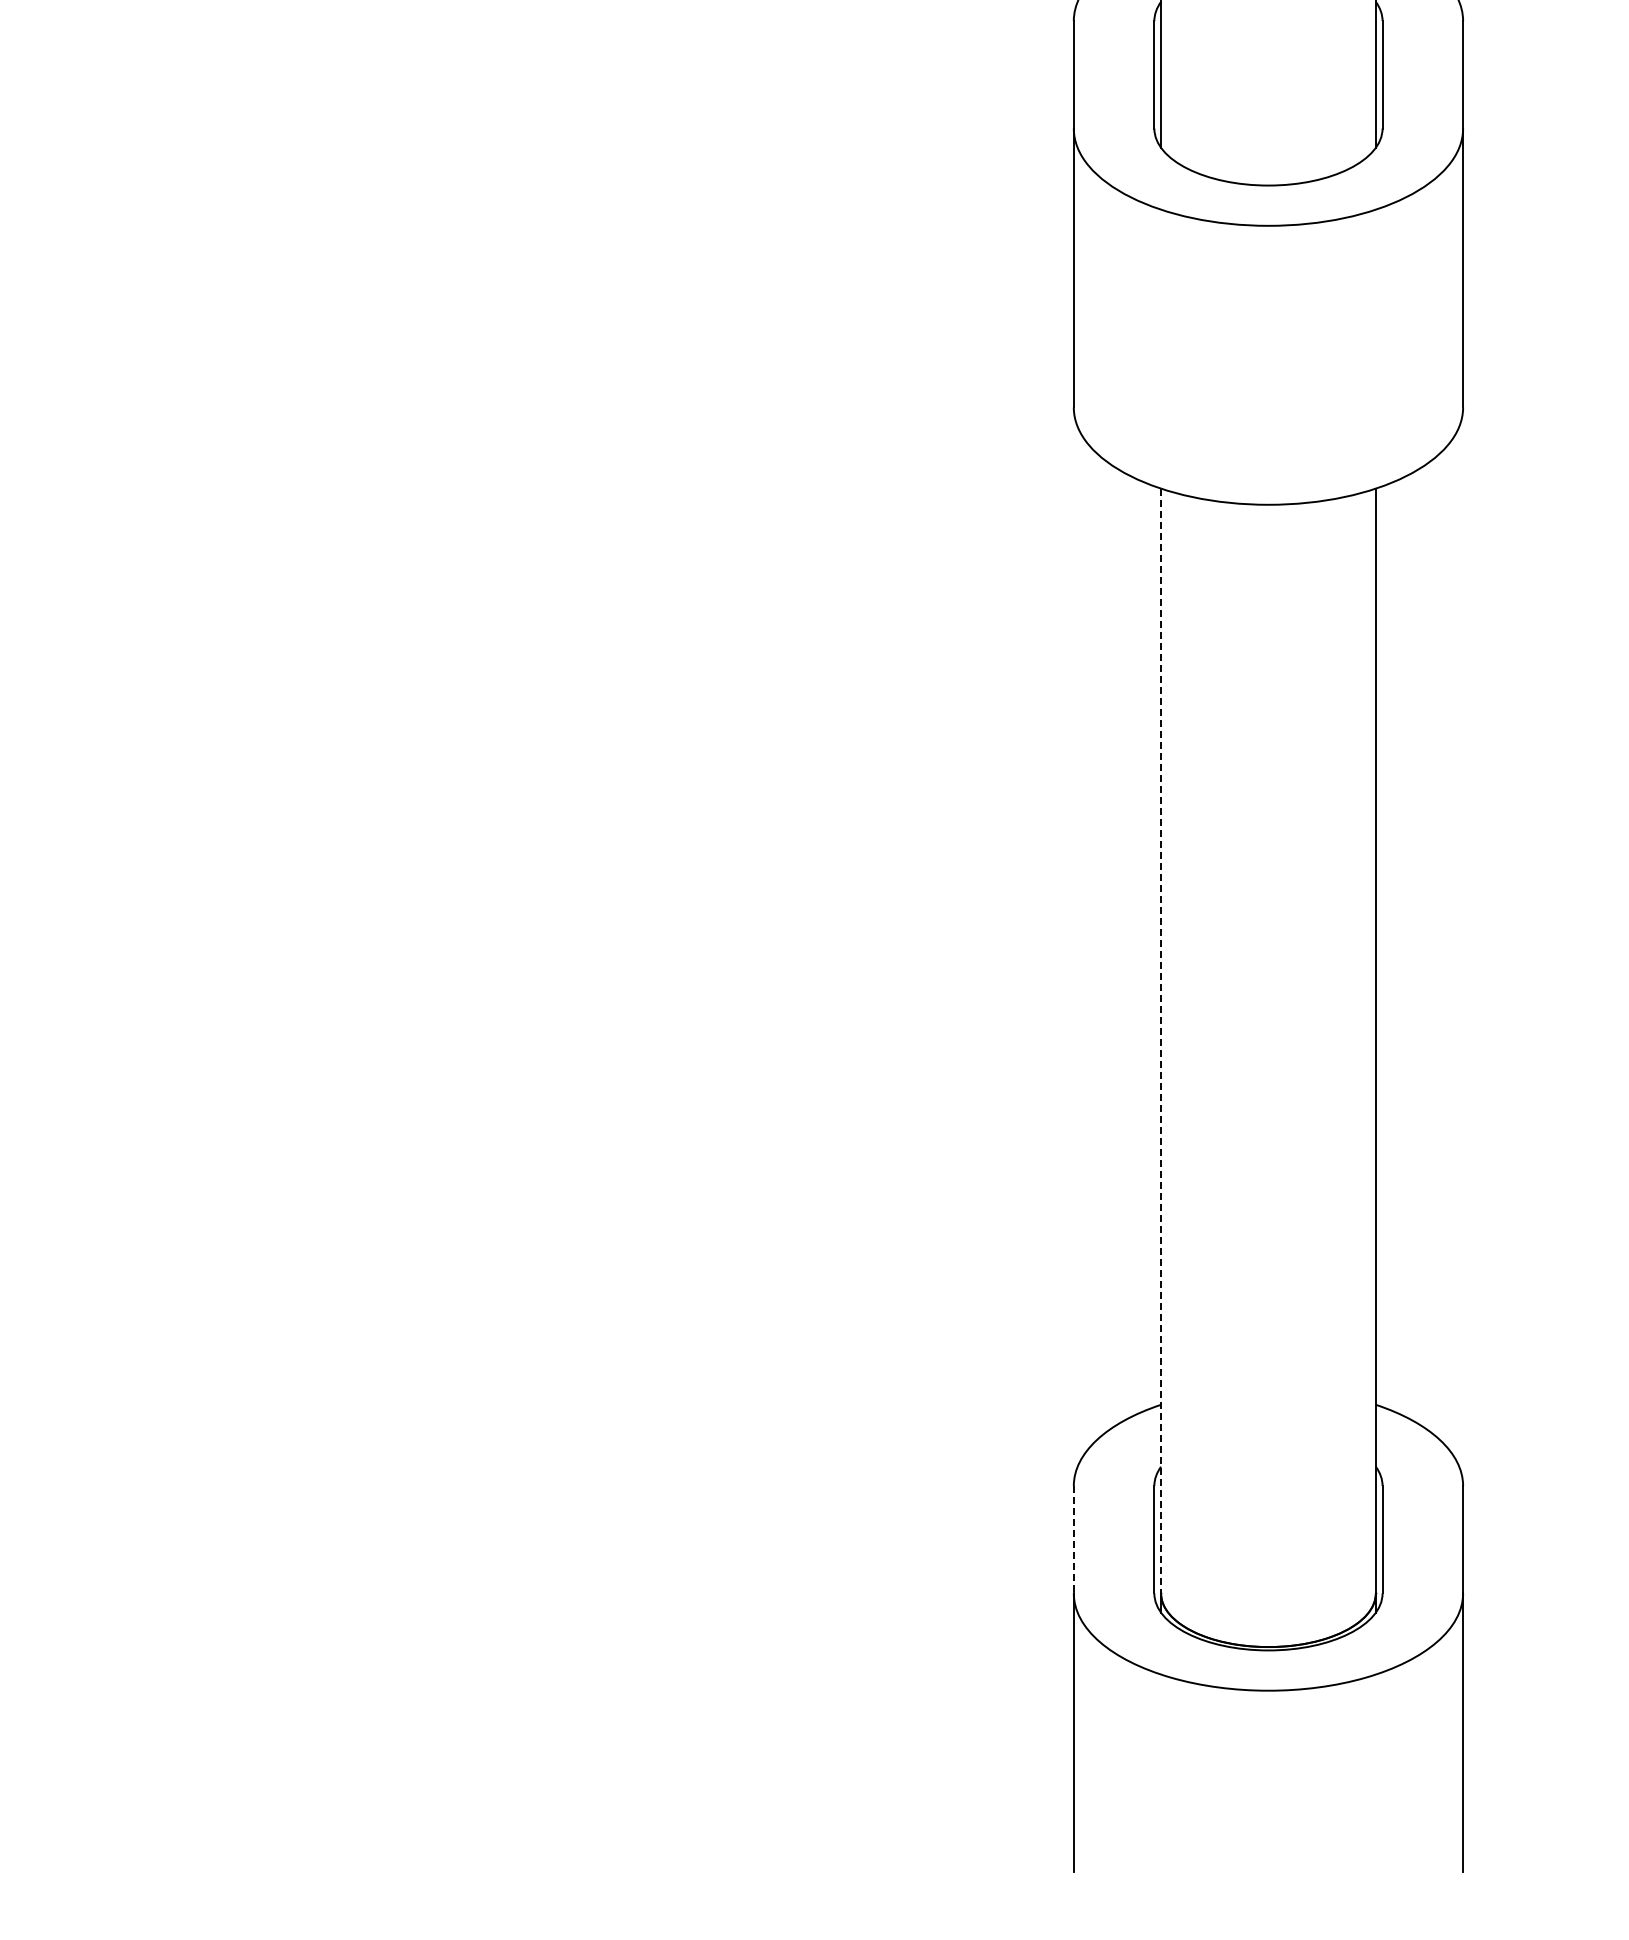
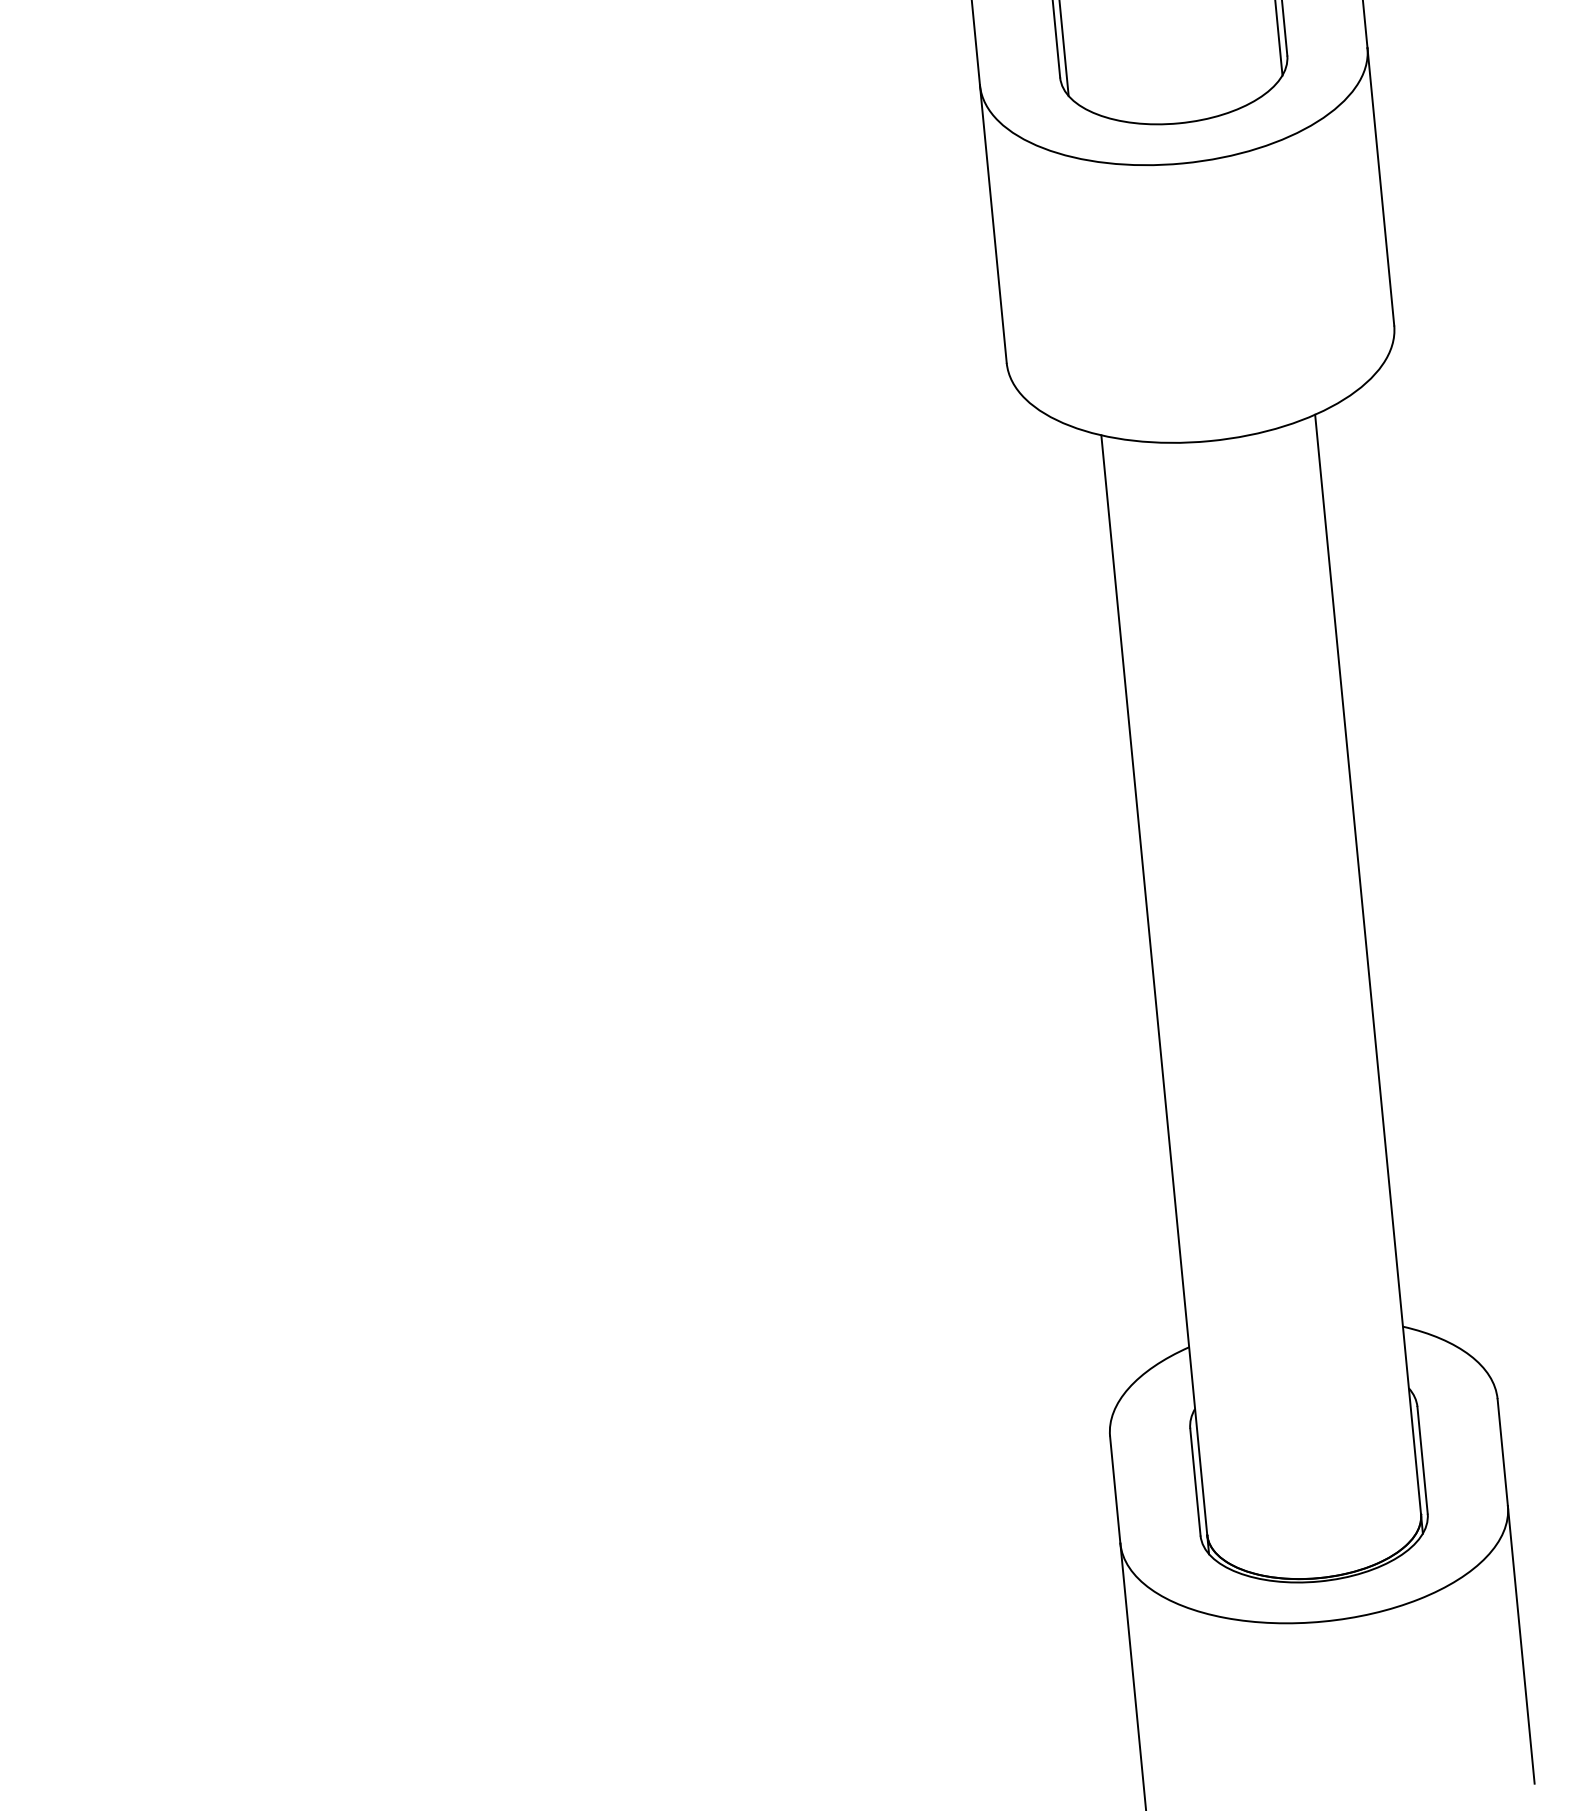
line: (1161, 1041) -> (1154, 985), dashed -> solid
line: (1073, 1539) -> (1114, 1489), dashed -> solid

